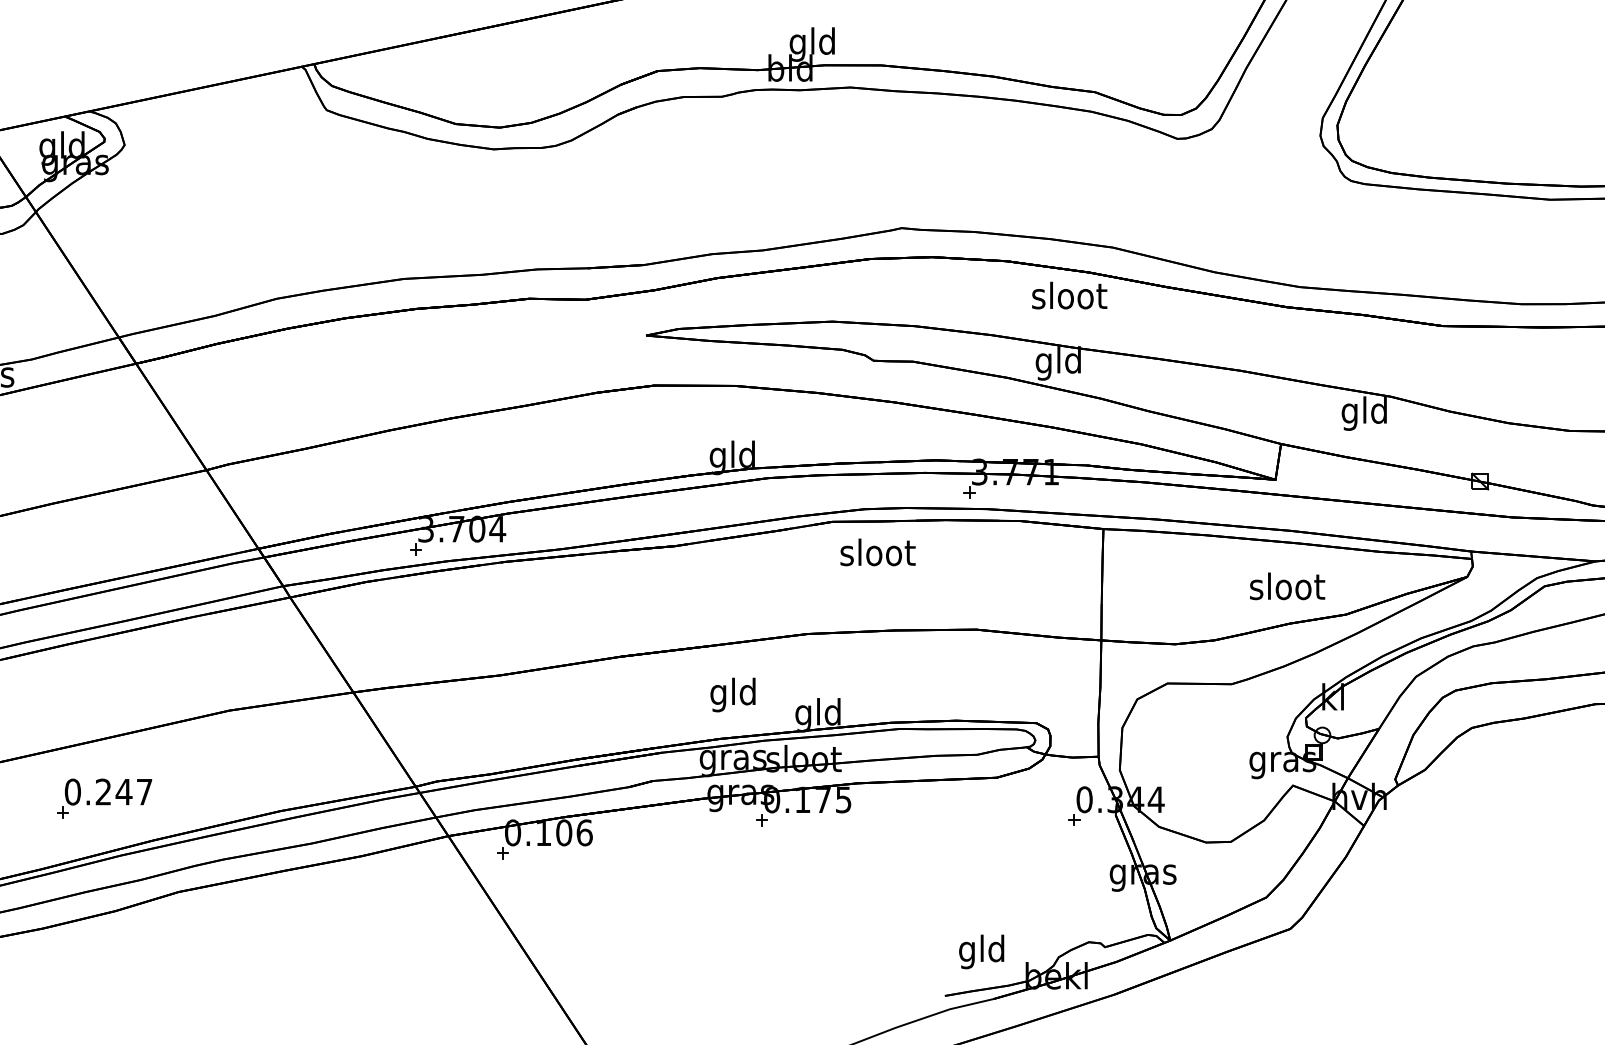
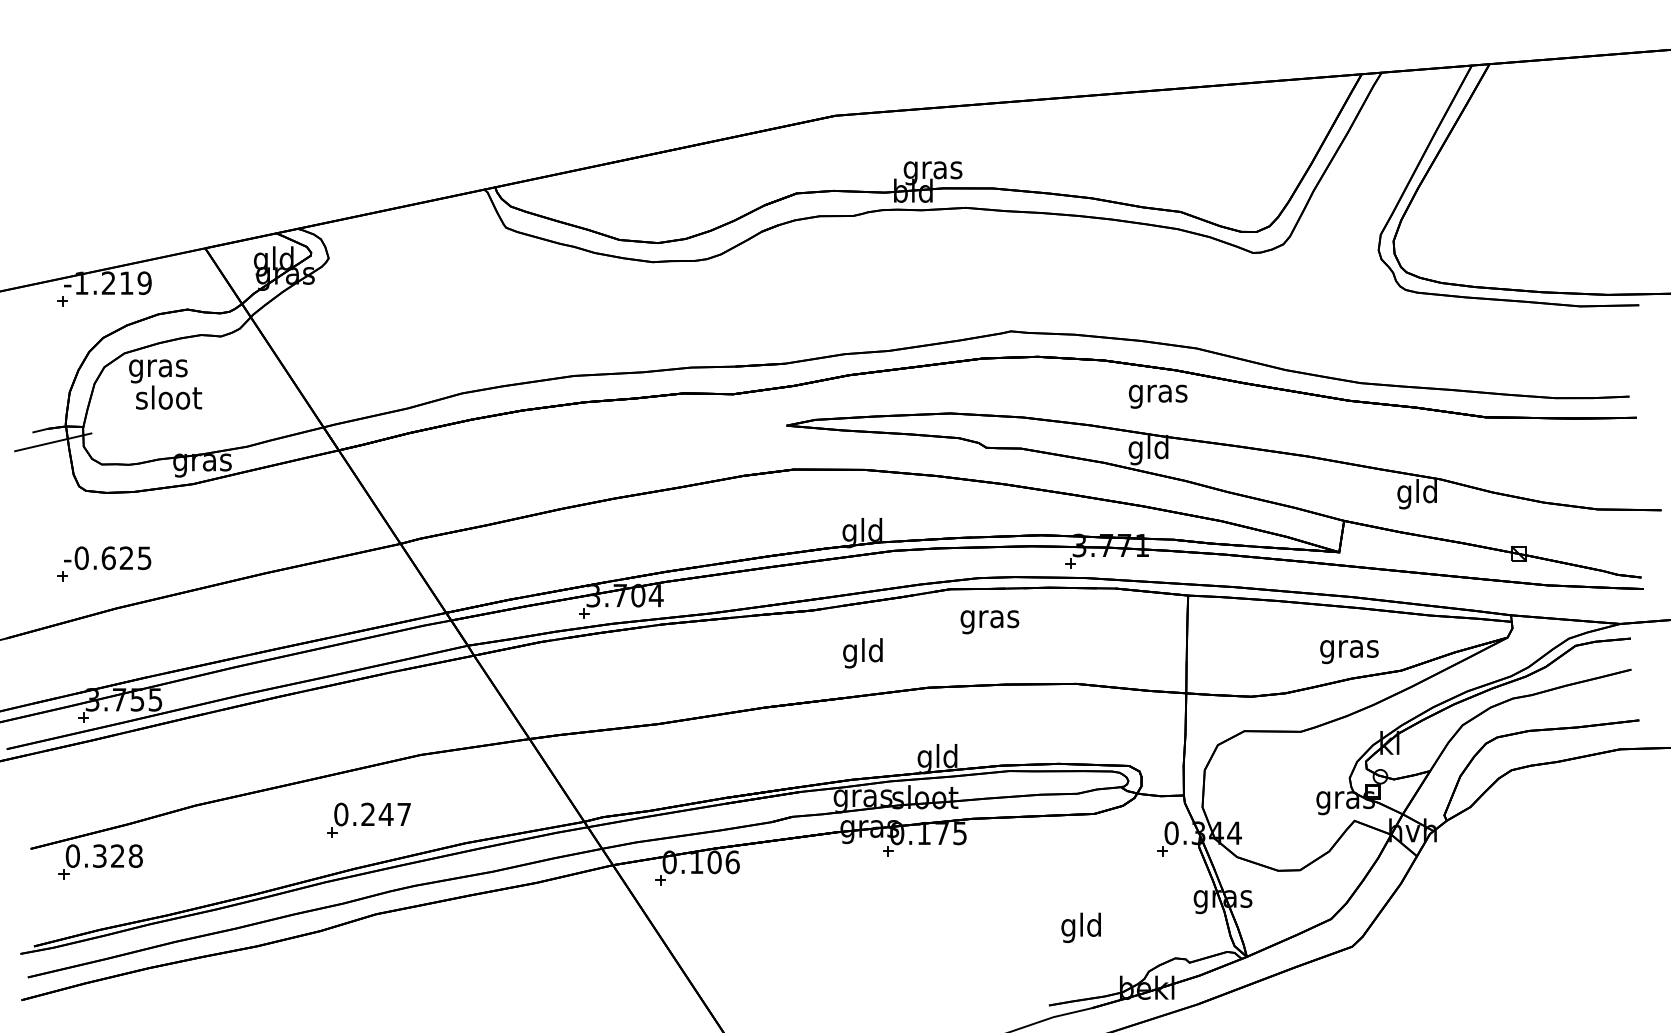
text: (812, 44) -> (932, 170), gld -> gras
text: (1069, 298) -> (1158, 393), sloot -> gras
text: (878, 556) -> (990, 619), sloot -> gras
text: (1287, 589) -> (1349, 648), sloot -> gras
text: (732, 695) -> (862, 653), moved
part: (103, 797) -> (368, 819), moved
text: (980, 951) -> (1080, 927), moved

